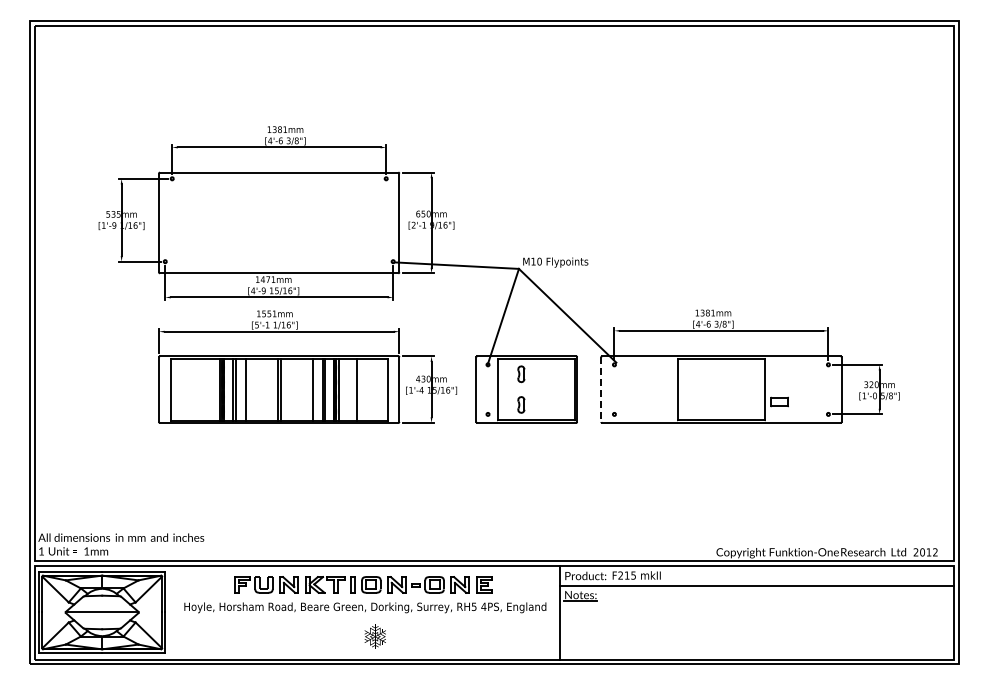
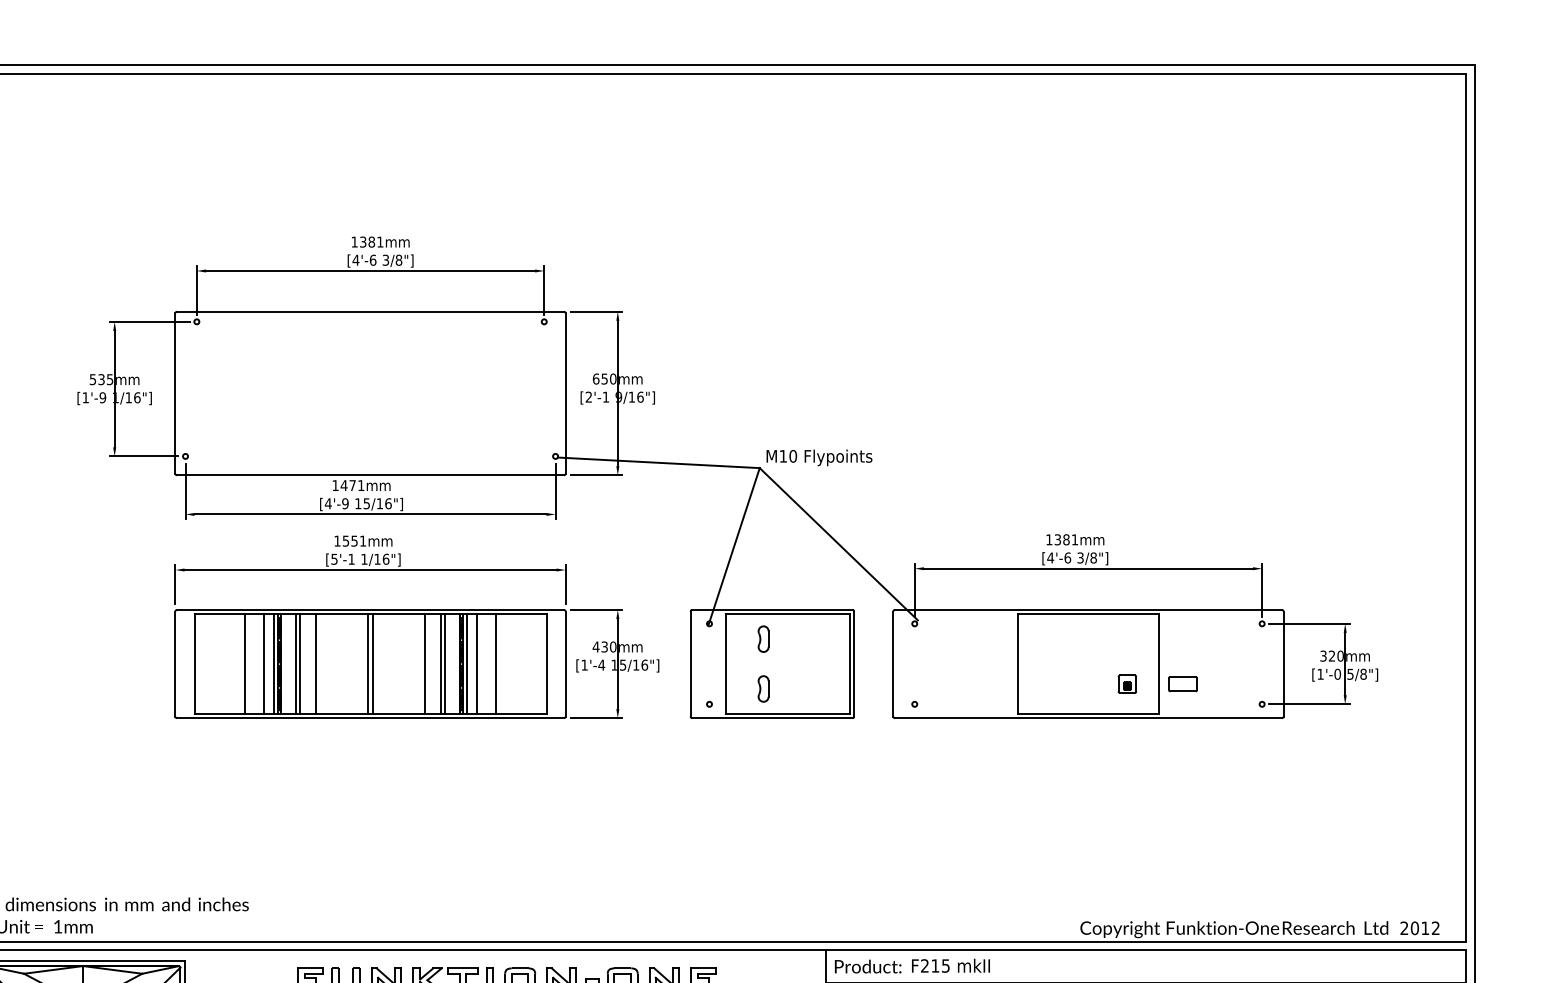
line: (201, 389) -> (244, 663), added
line: (213, 389) -> (263, 663), added
line: (344, 389) -> (476, 663), added
line: (601, 390) -> (893, 665), dashed -> solid
part: (745, 401) -> (1127, 683), added

